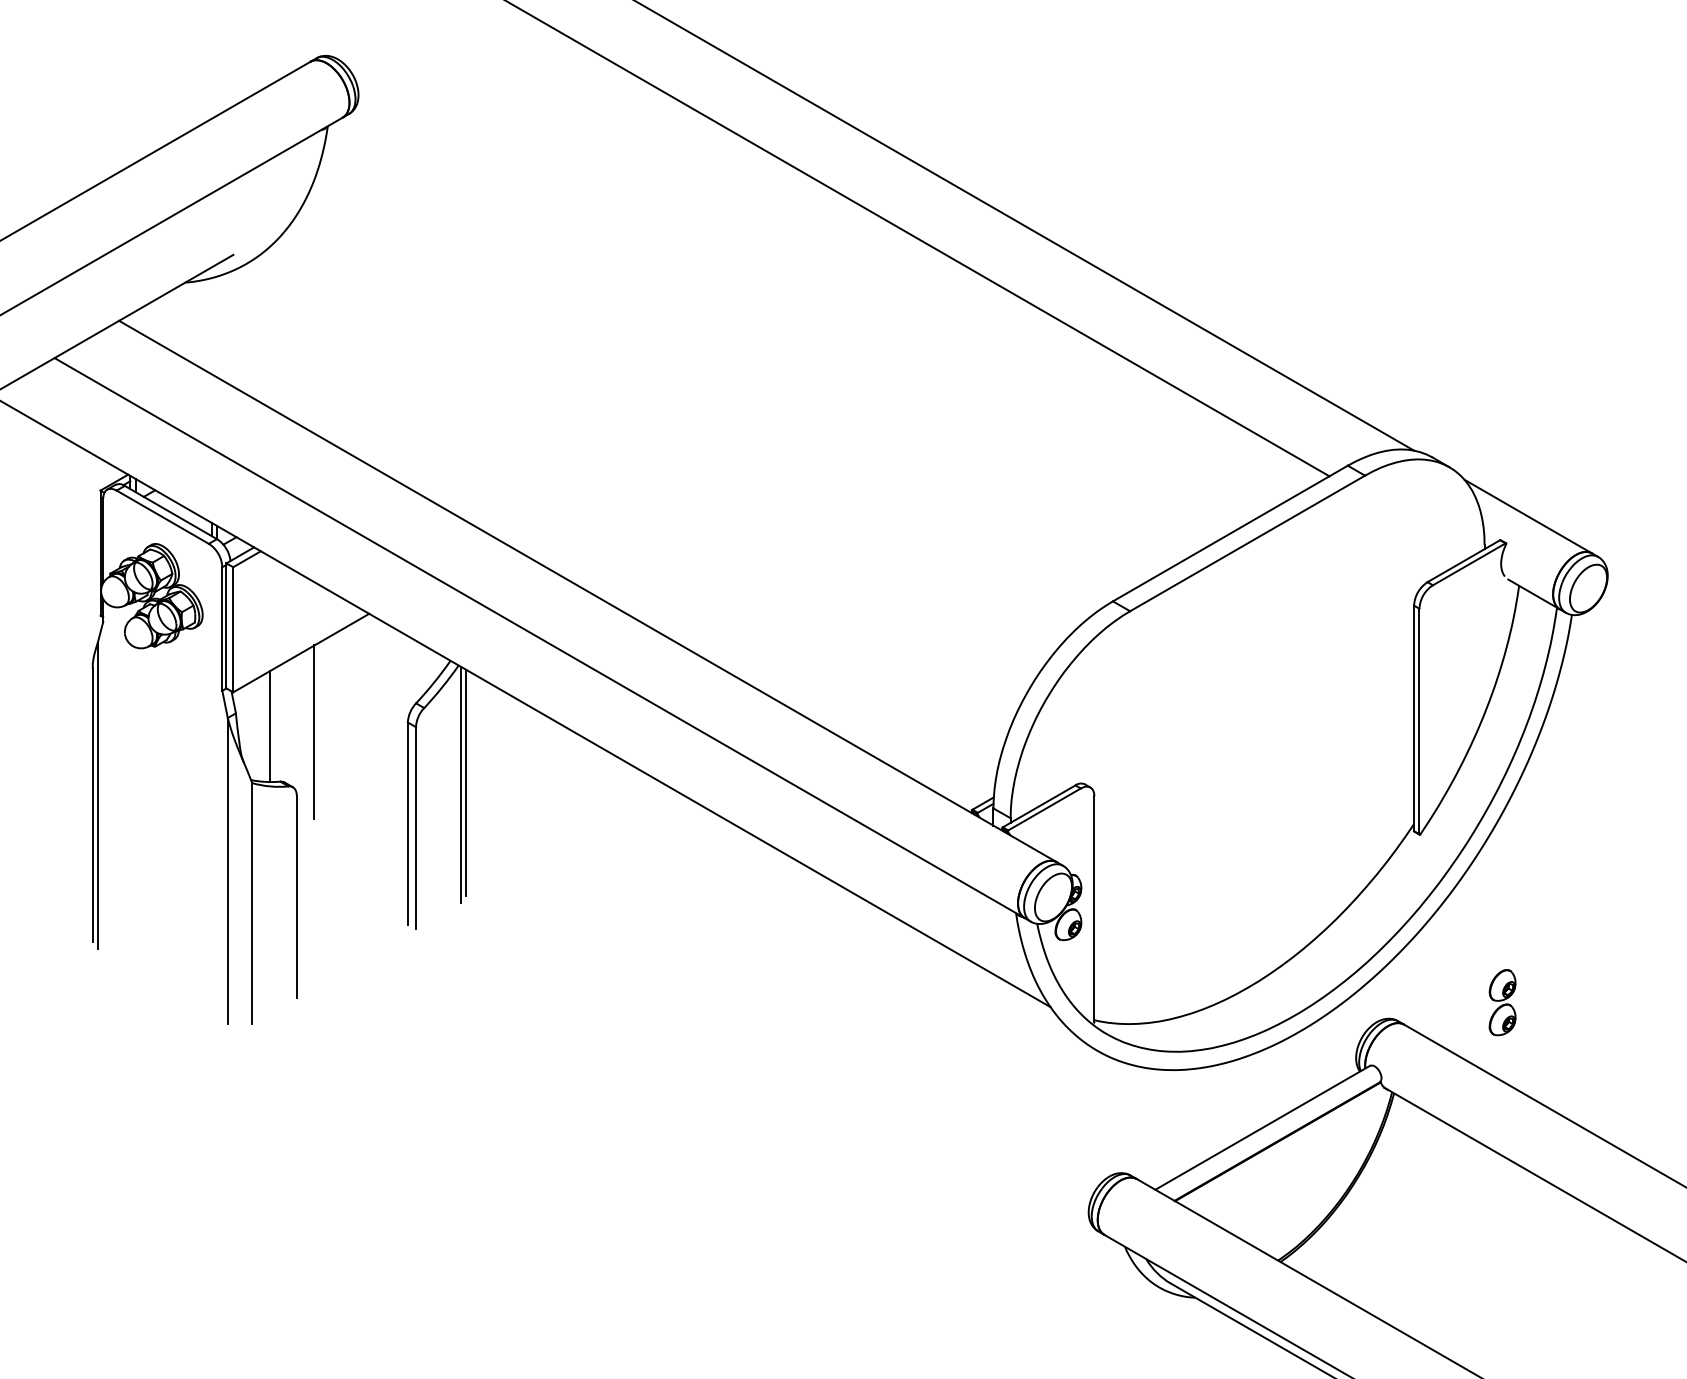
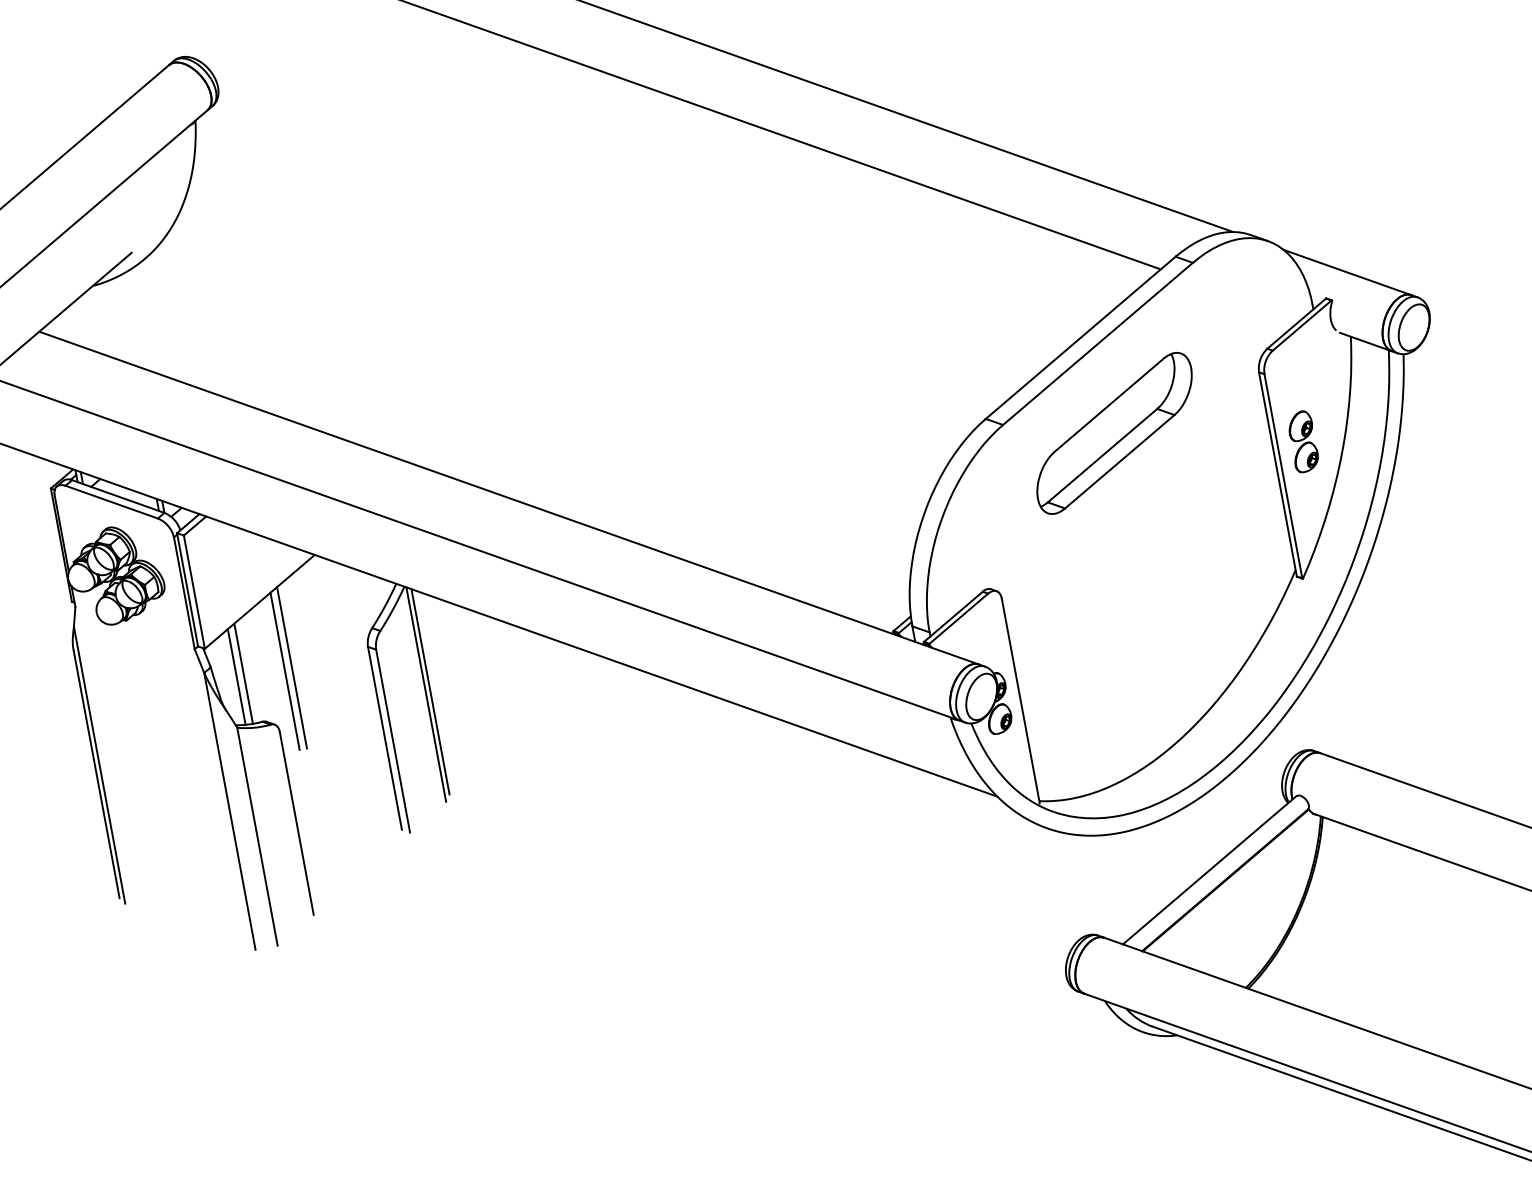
part: (1247, 642) -> (1114, 433), added
line: (261, 728) -> (236, 676), added
line: (322, 729) -> (291, 667), added
part: (1502, 1002) -> (1303, 441), moved

